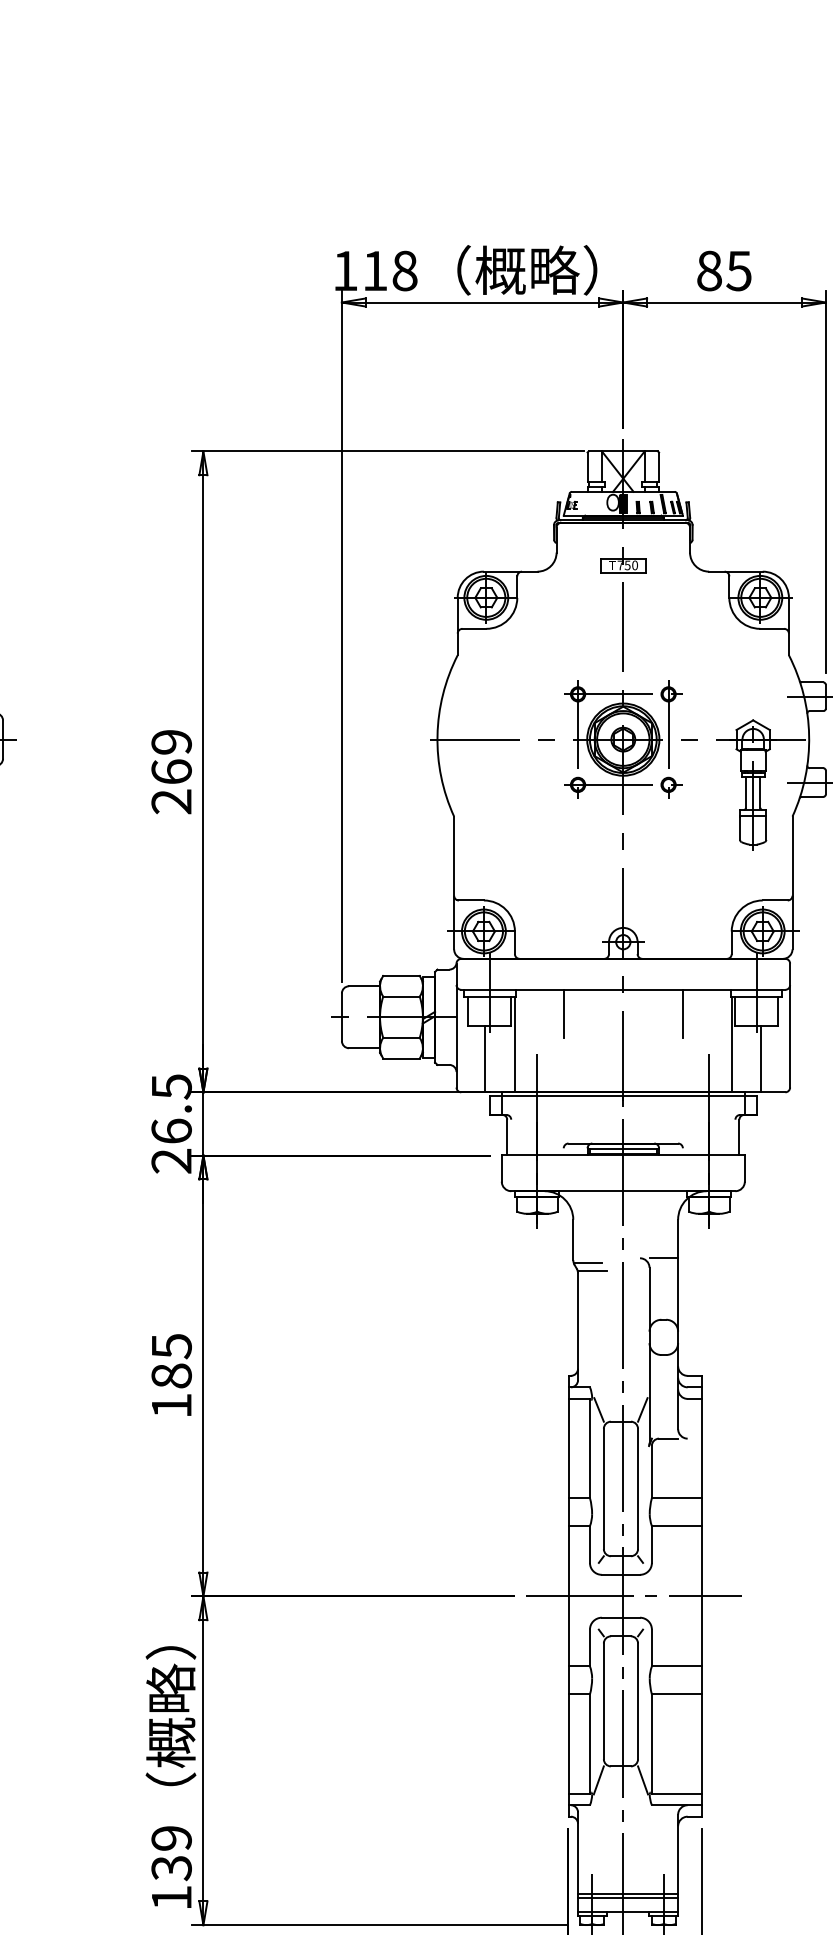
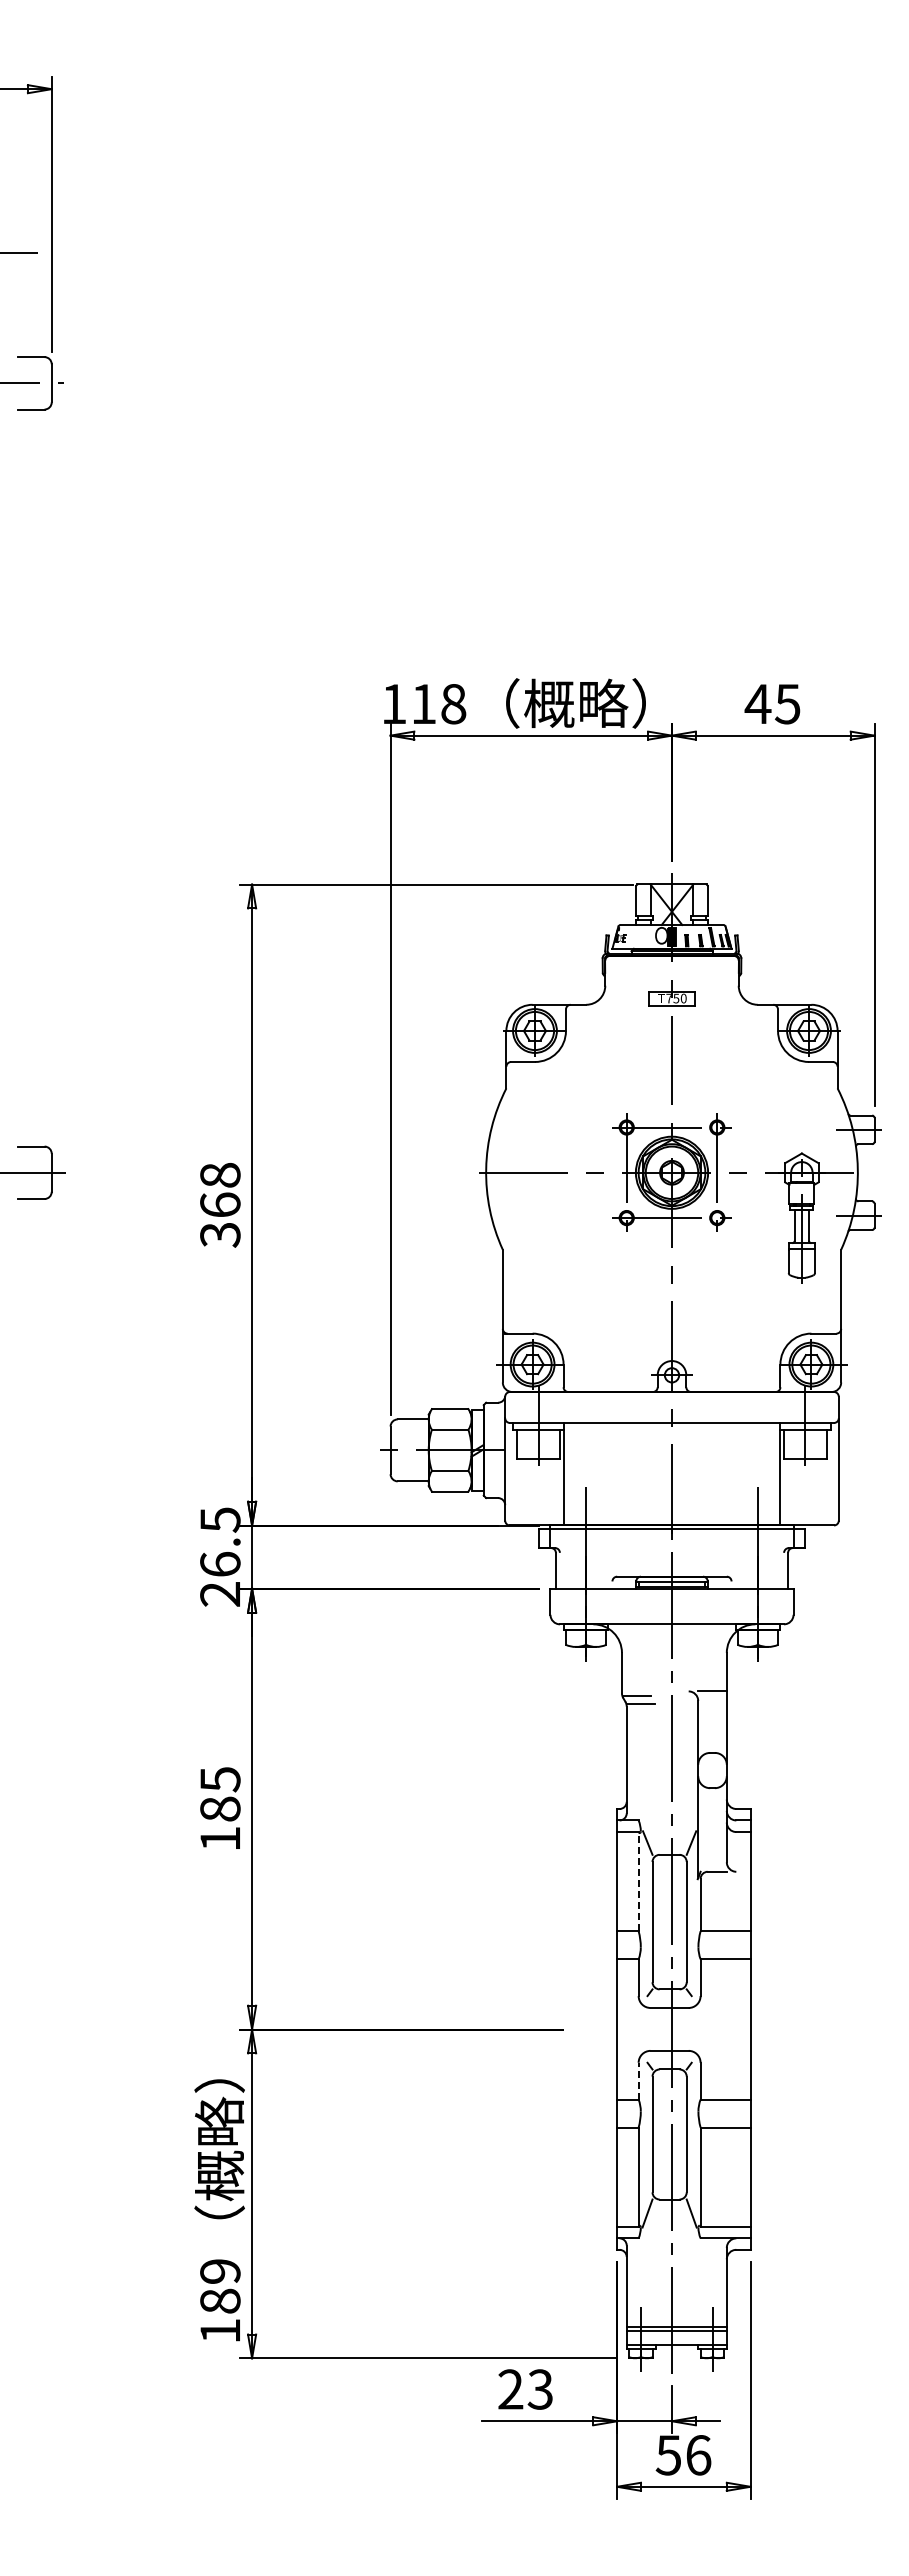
text: (708, 271) -> (757, 704), 85 -> 45
text: (171, 771) -> (220, 1204), 269 -> 368
line: (563, 1013) -> (612, 1446), removed
line: (682, 1013) -> (731, 1446), removed
line: (485, 1058) -> (534, 1491), removed
line: (761, 1058) -> (810, 1491), removed
line: (589, 1448) -> (638, 1881), solid -> dashed
line: (633, 1596) -> (682, 2029), removed
line: (589, 1647) -> (638, 2080), solid -> dashed
text: (171, 1868) -> (220, 2301), 139 -> 189

